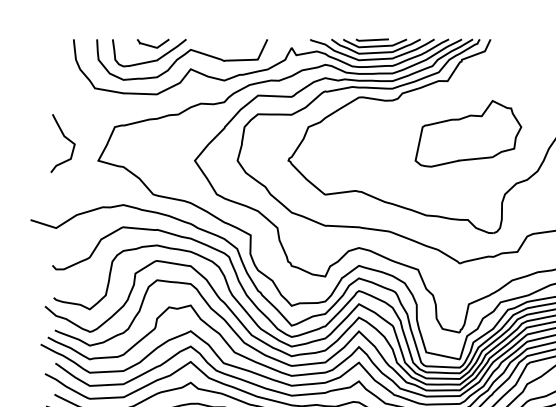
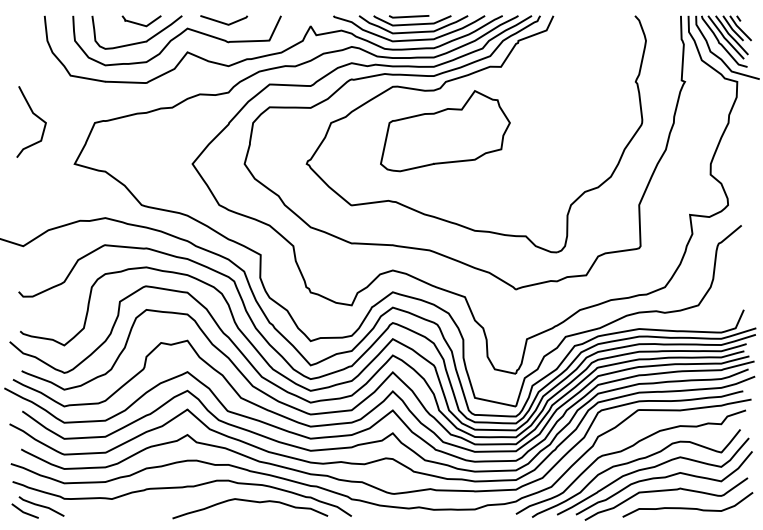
curve: (221, 44) -> (224, 22), added
part: (468, 134) -> (445, 131), moved
curve: (66, 139) -> (35, 116), moved

